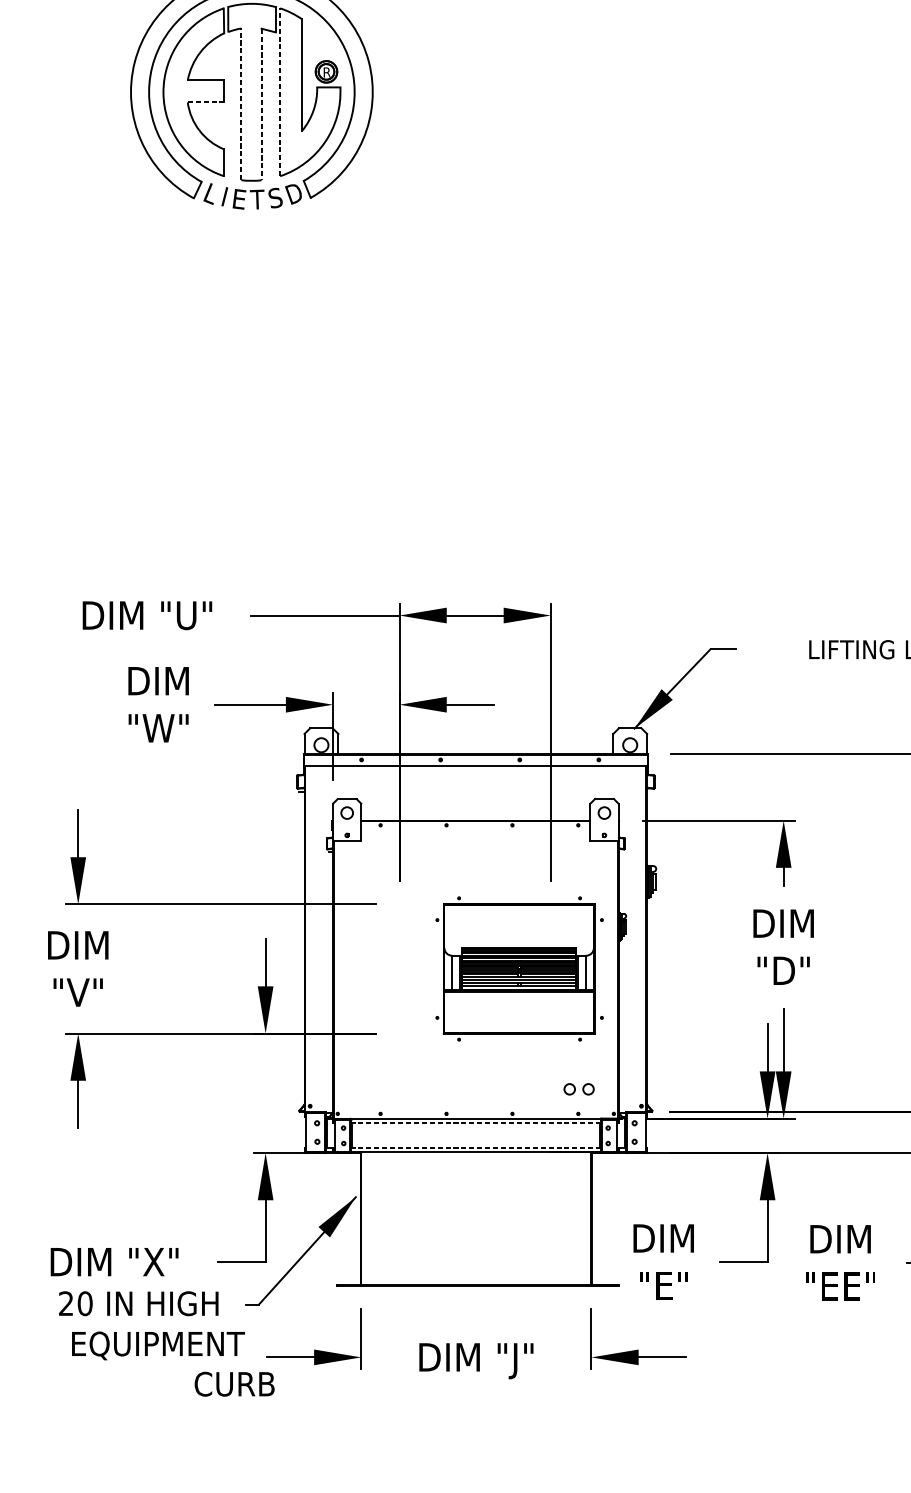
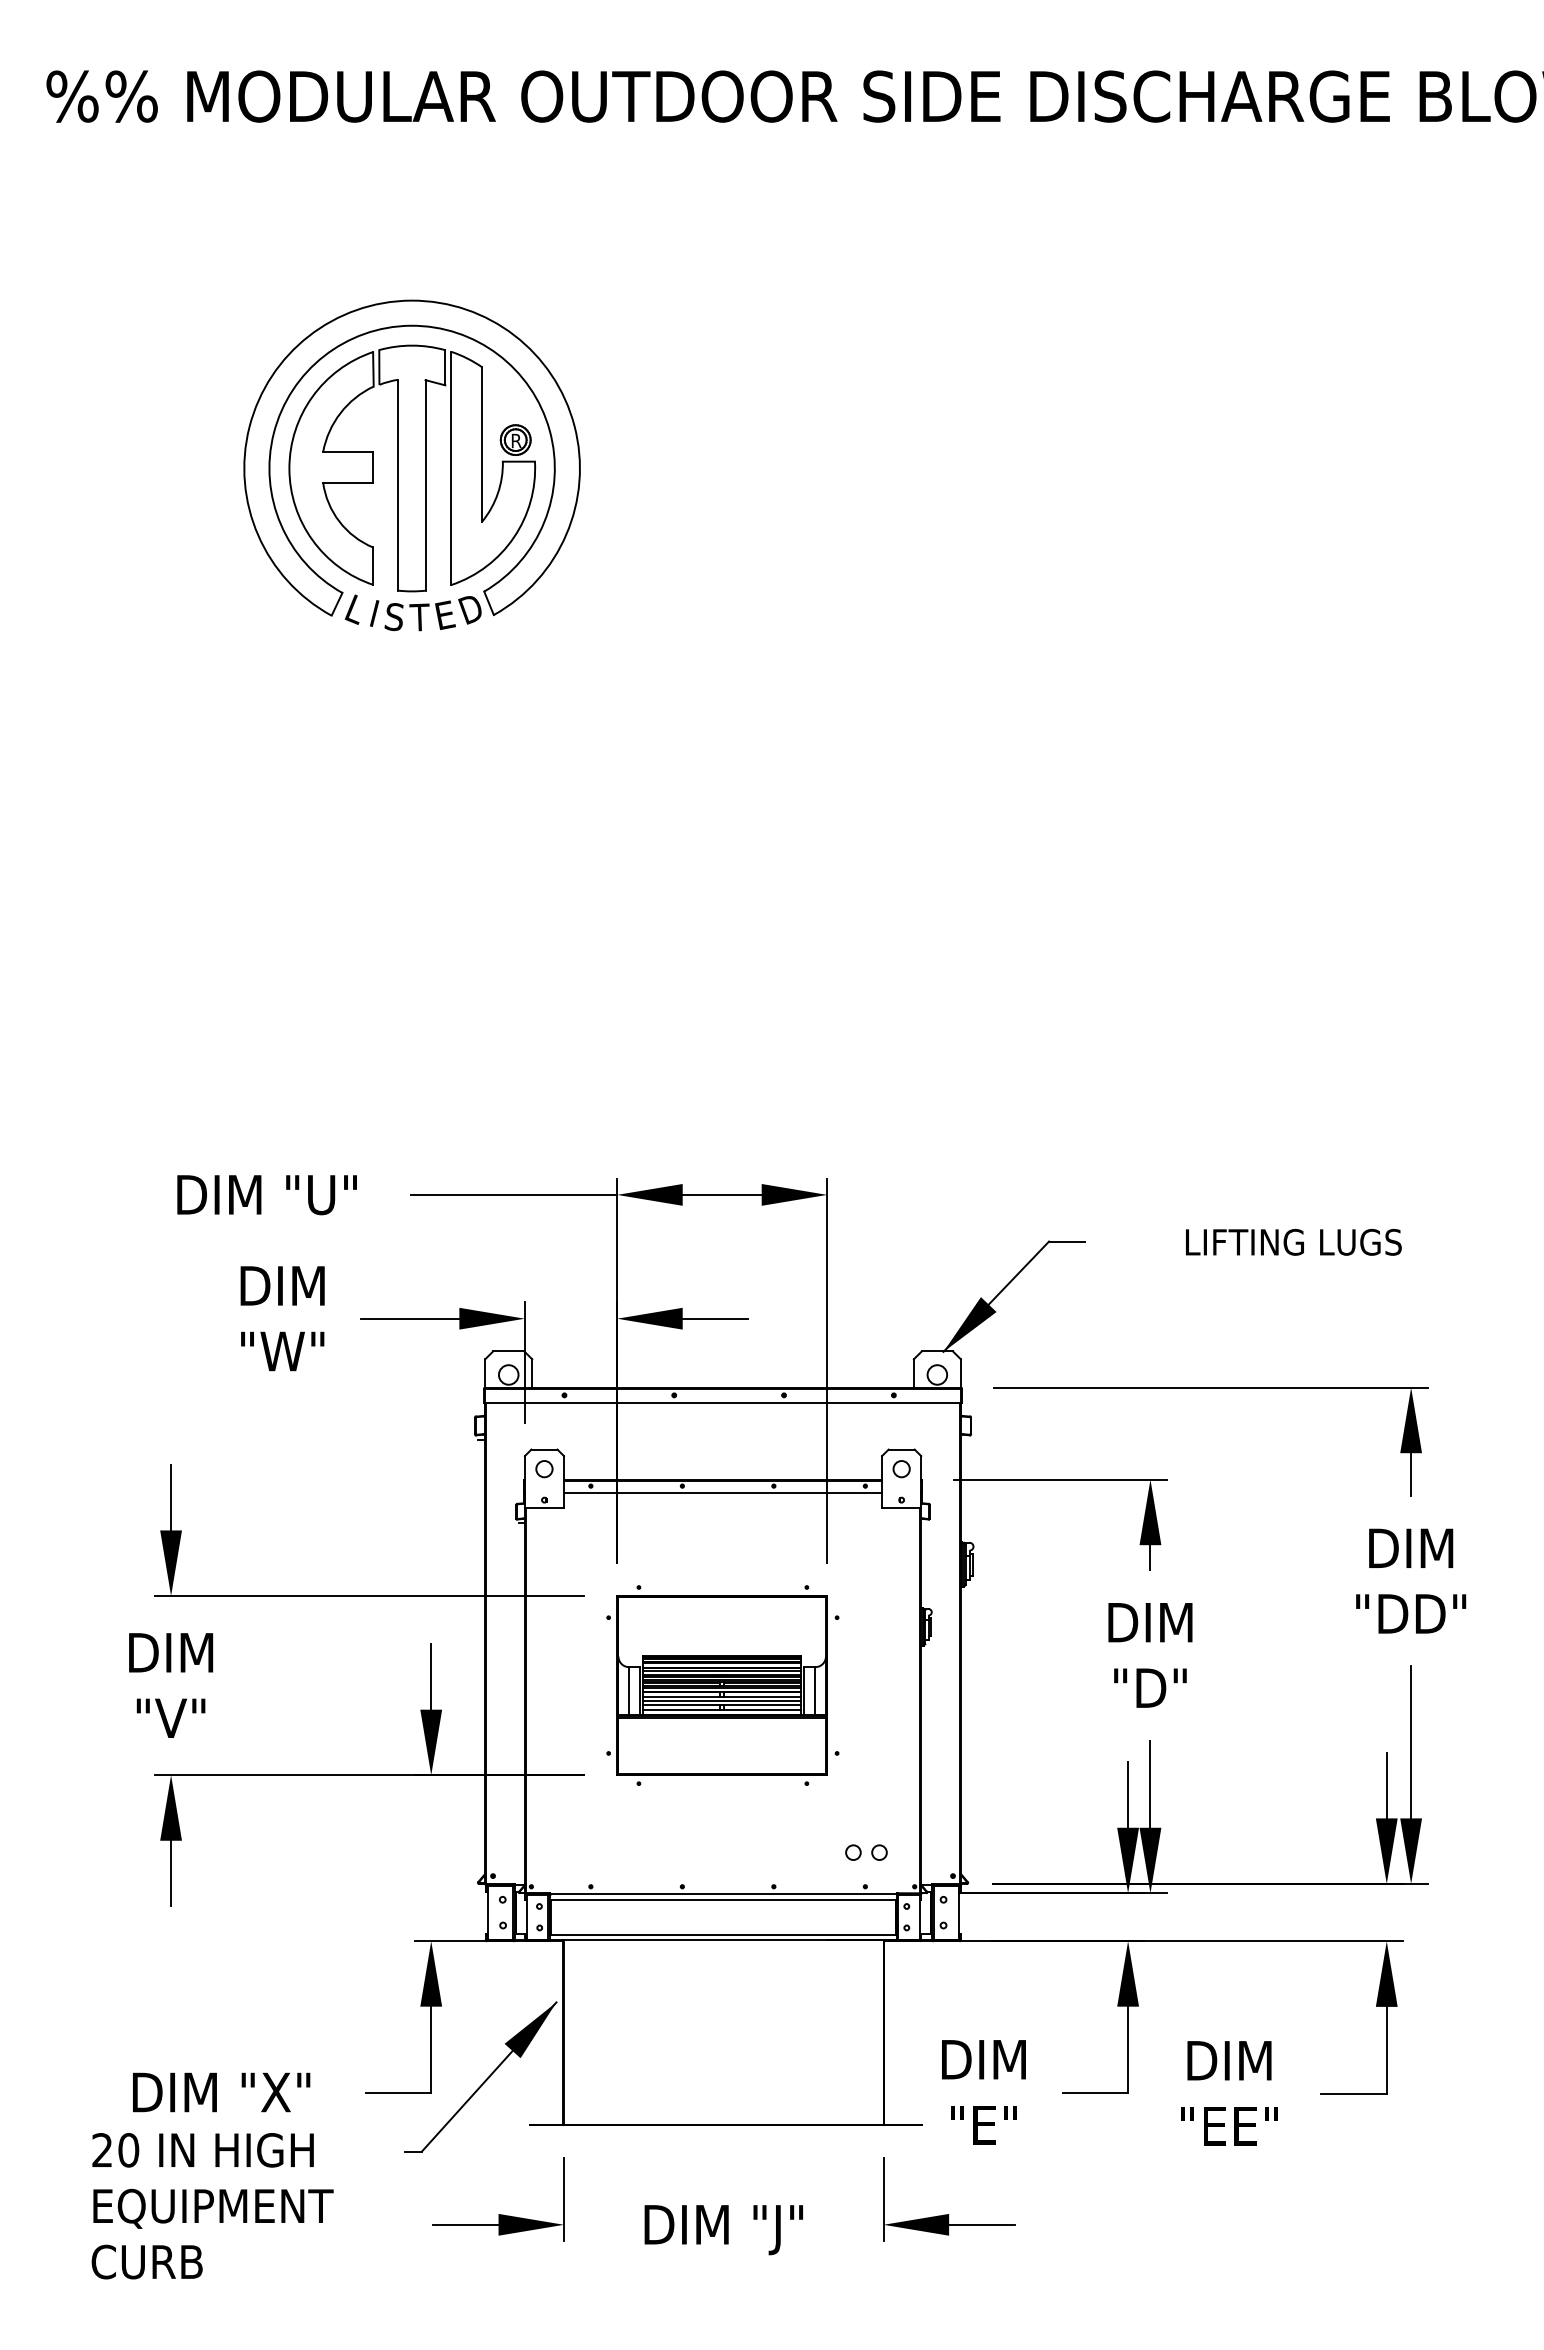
line: (280, 92) -> (451, 468), dashed -> solid
line: (206, 102) -> (348, 482), dashed -> solid
line: (241, 103) -> (397, 484), dashed -> solid
line: (261, 104) -> (425, 485), dashed -> solid
text: (239, 198) -> (394, 616), E -> S
text: (275, 198) -> (445, 615), S -> E
line: (476, 829) -> (723, 1492), added
part: (519, 968) -> (722, 1685), moved
line: (476, 1123) -> (723, 1899), dashed -> solid
line: (476, 1148) -> (723, 1934), dashed -> solid
text: (138, 1303) -> (202, 2150), moved
text: (158, 1345) -> (213, 2208), moved
text: (234, 1383) -> (146, 2261), moved

